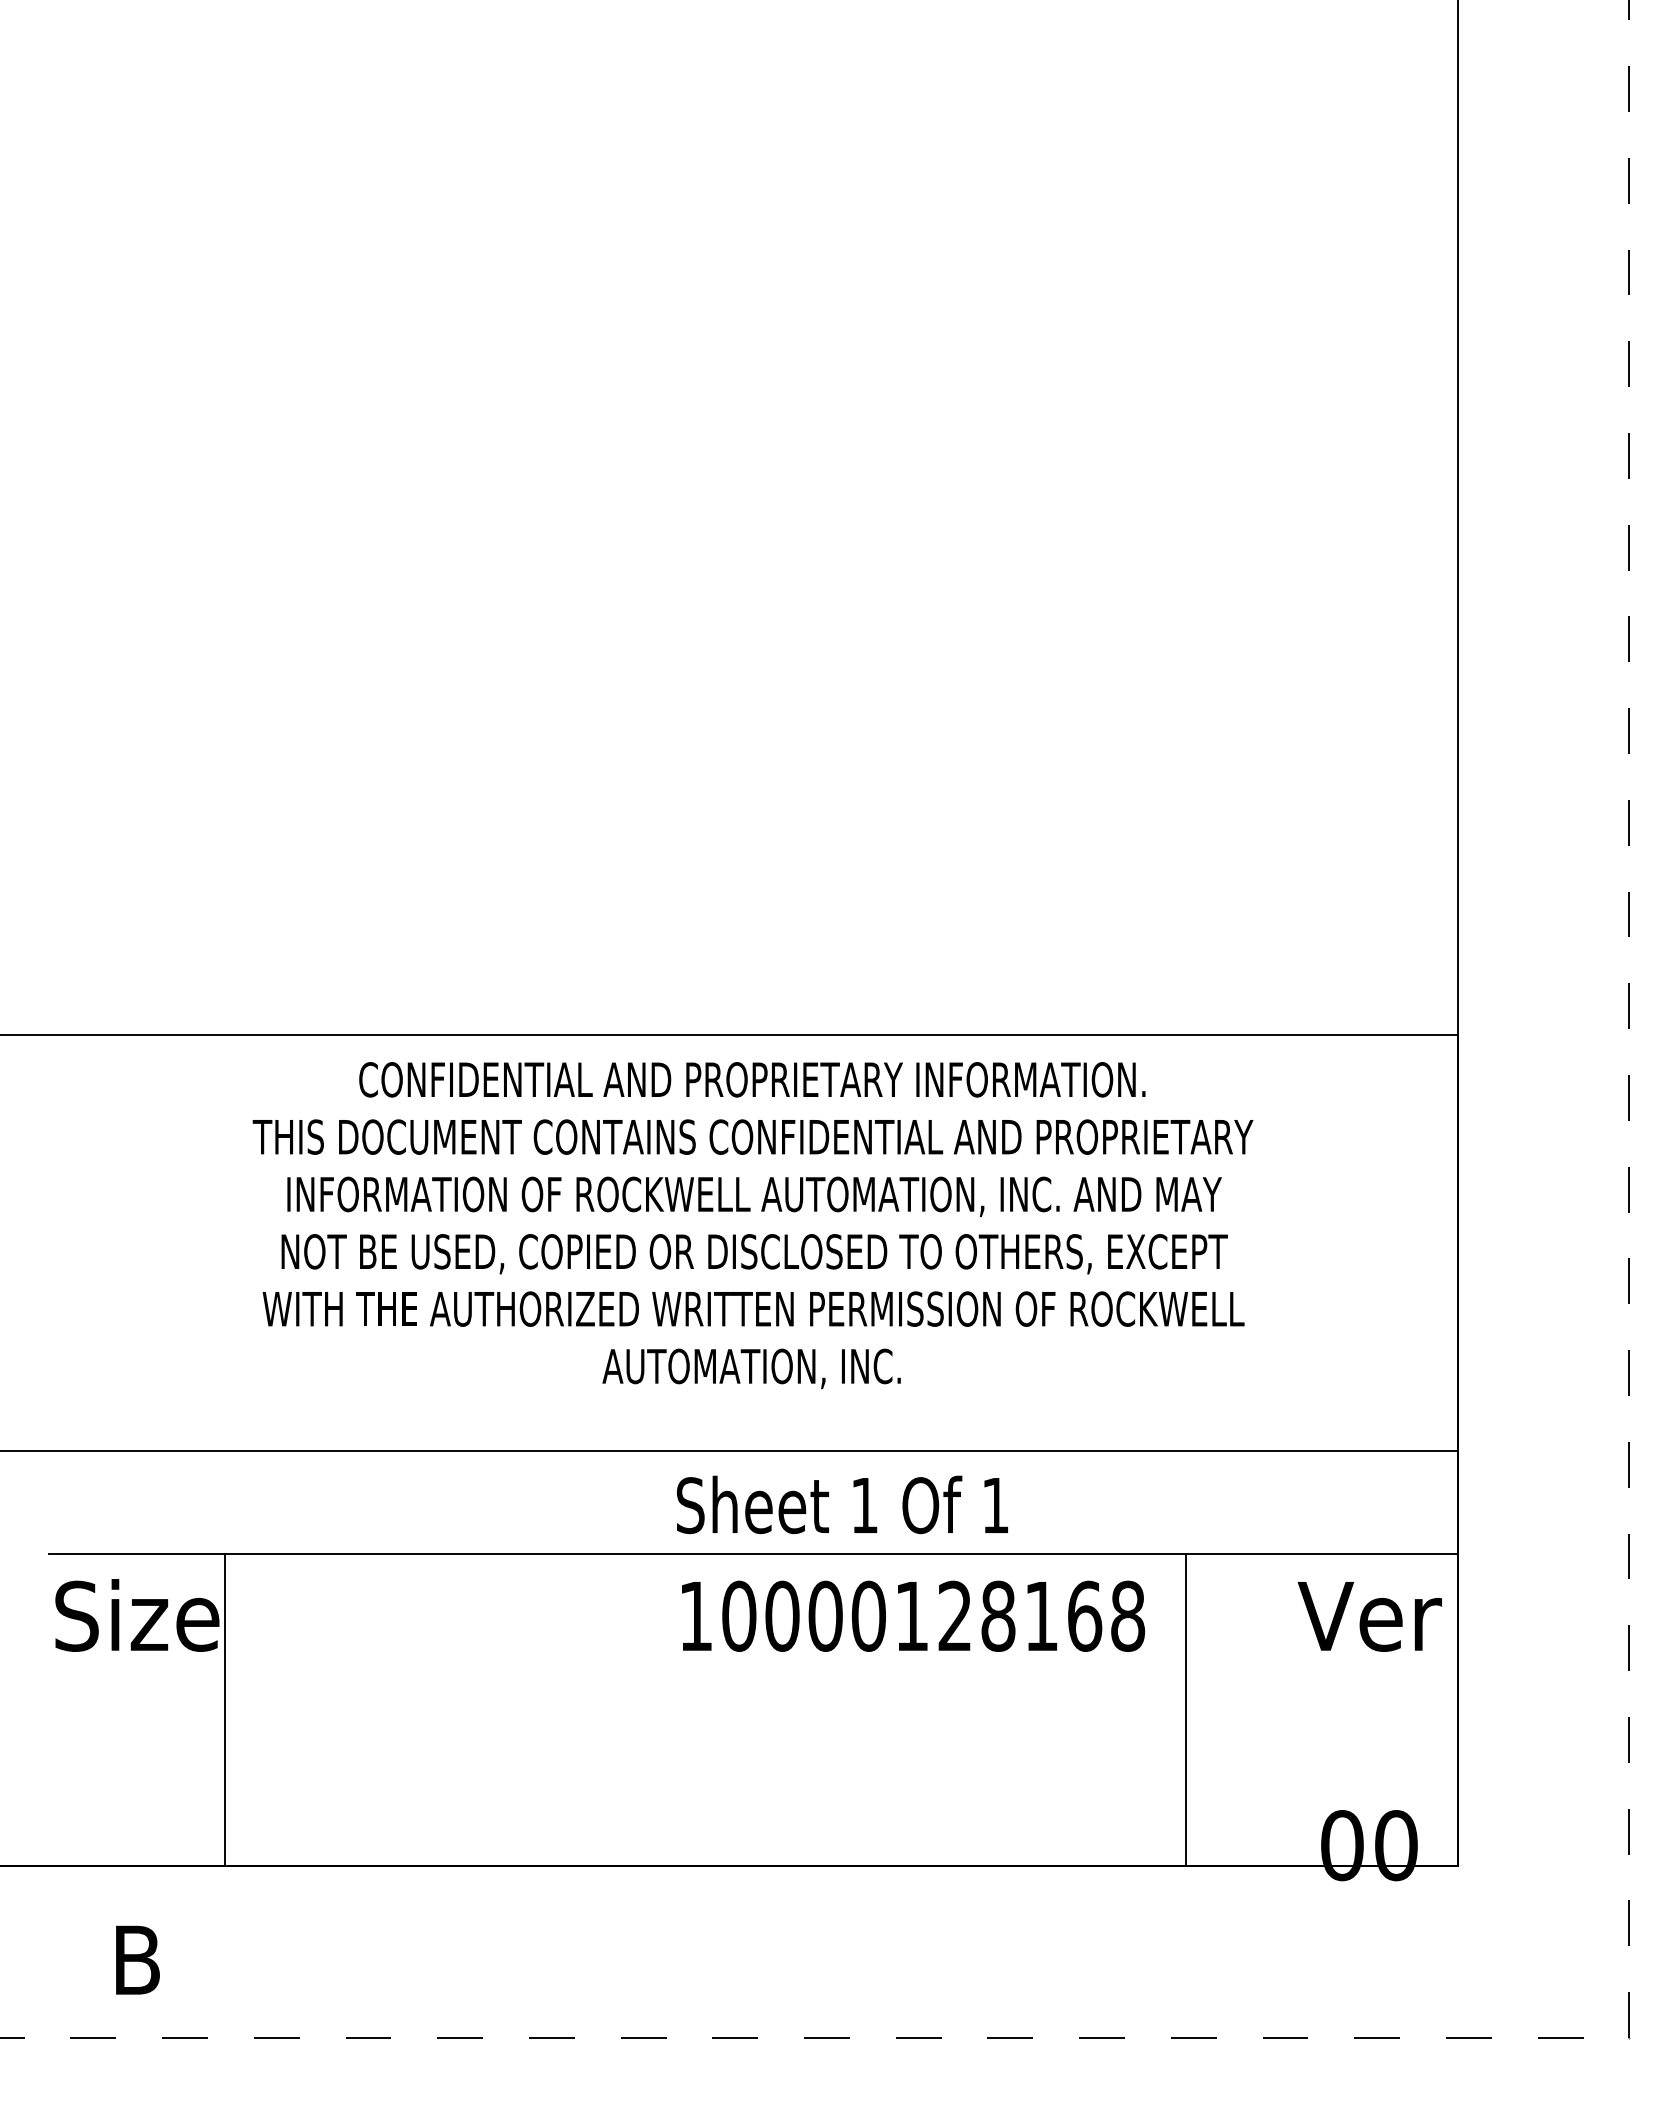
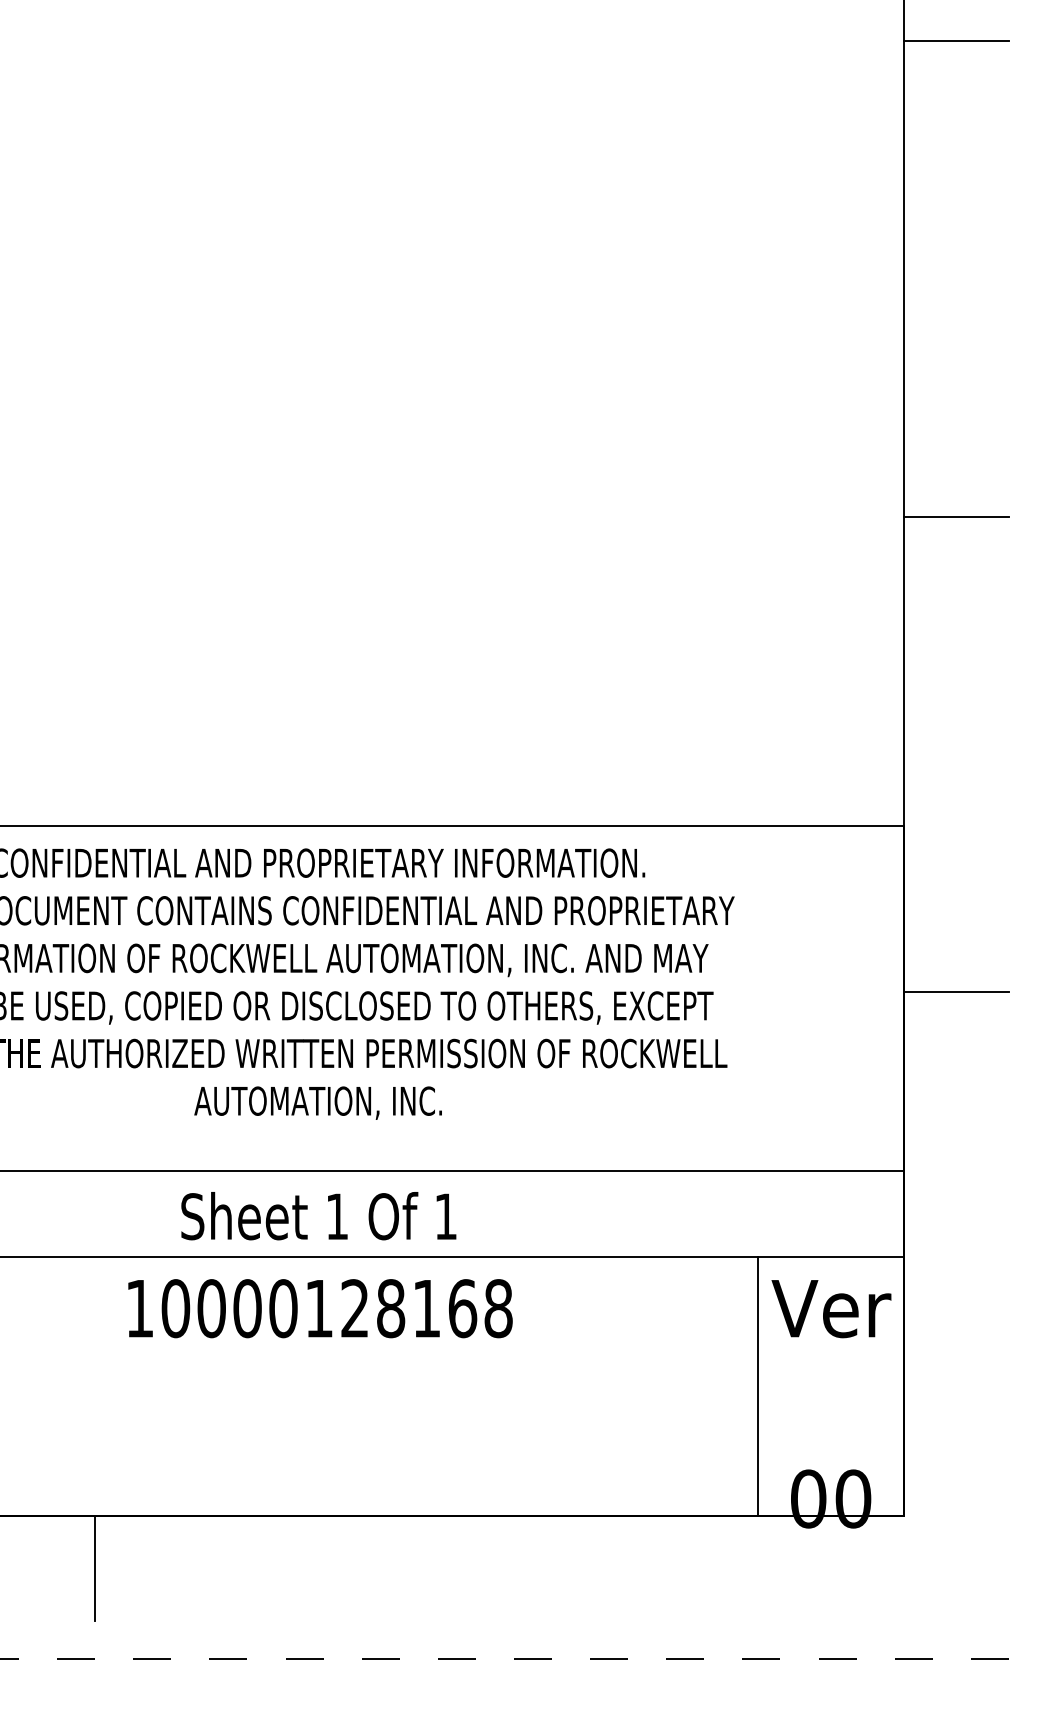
line: (1520, 89) -> (956, 40), added
line: (1520, 662) -> (956, 516), added
line: (1520, 1235) -> (956, 992), added
text: (841, 1504) -> (318, 1215), moved
text: (913, 1615) -> (320, 1307), moved
line: (1186, 1710) -> (758, 1386), moved
line: (483, 1929) -> (95, 1568), added

